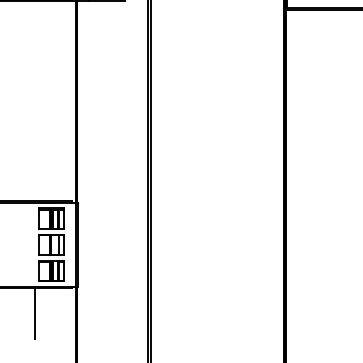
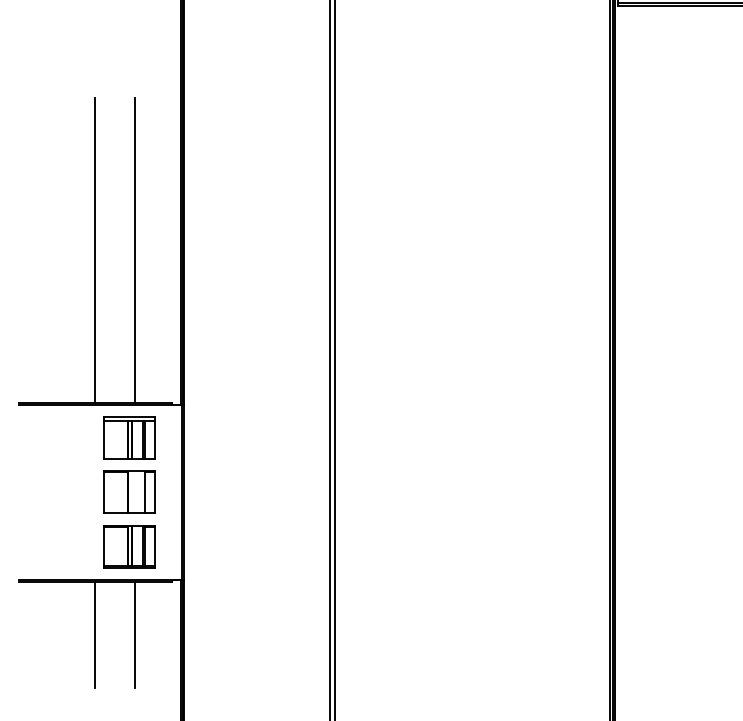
line: (34, 127) -> (94, 249), added
line: (53, 127) -> (134, 249), added
line: (53, 313) -> (134, 634), added

